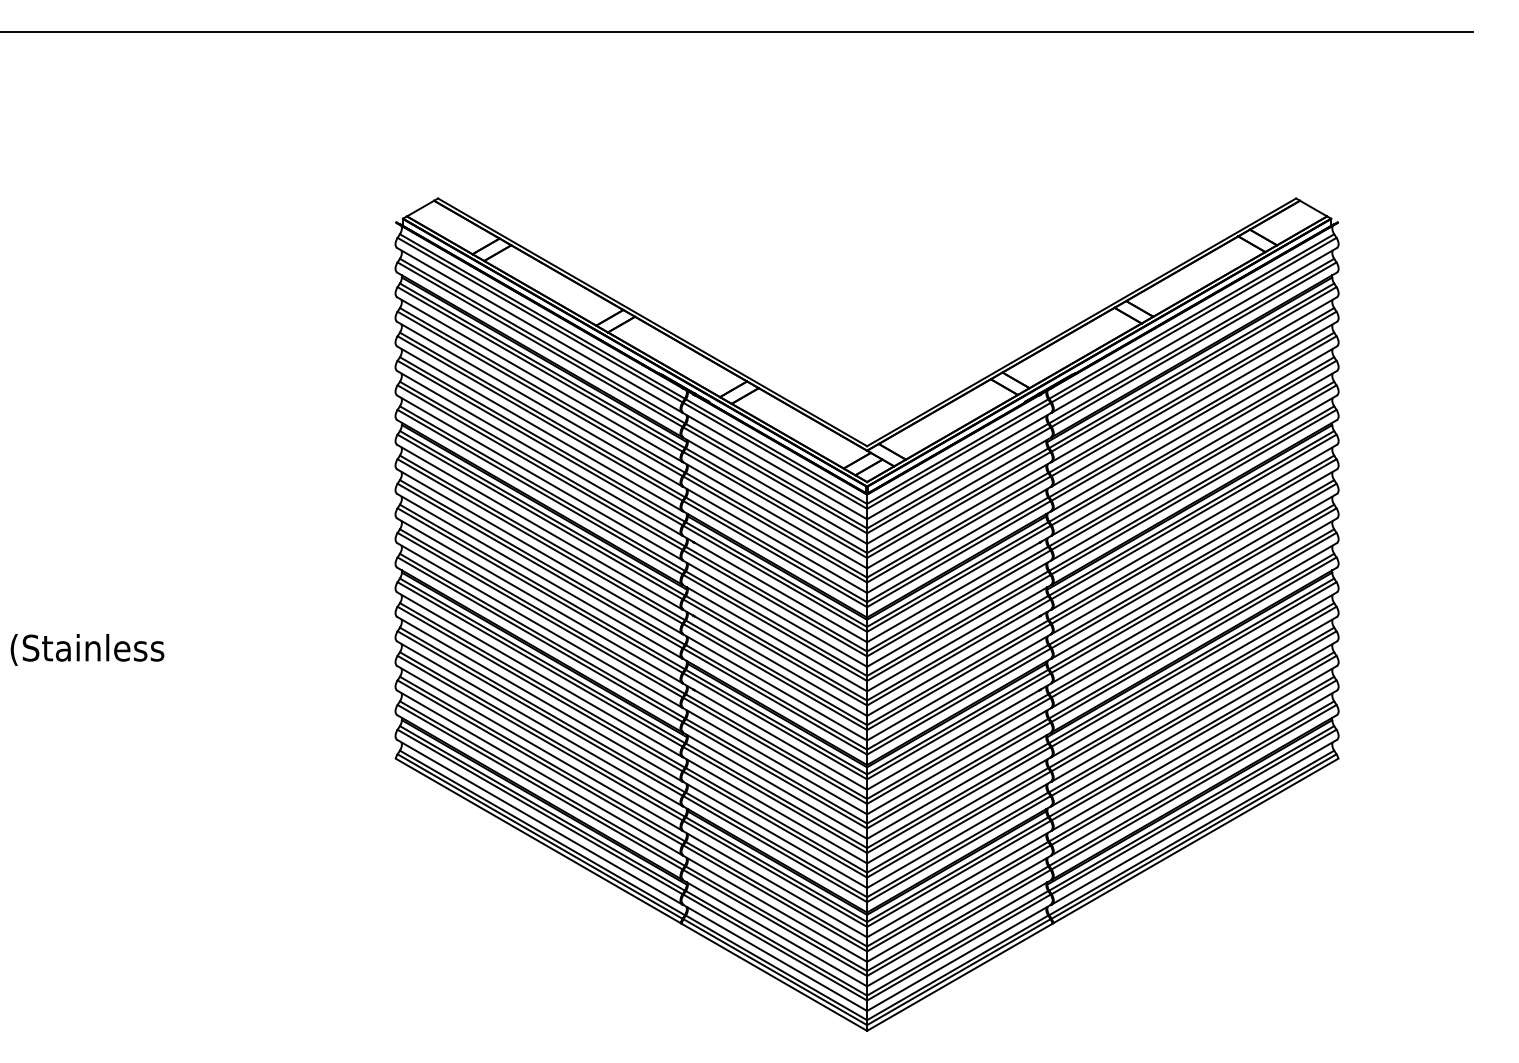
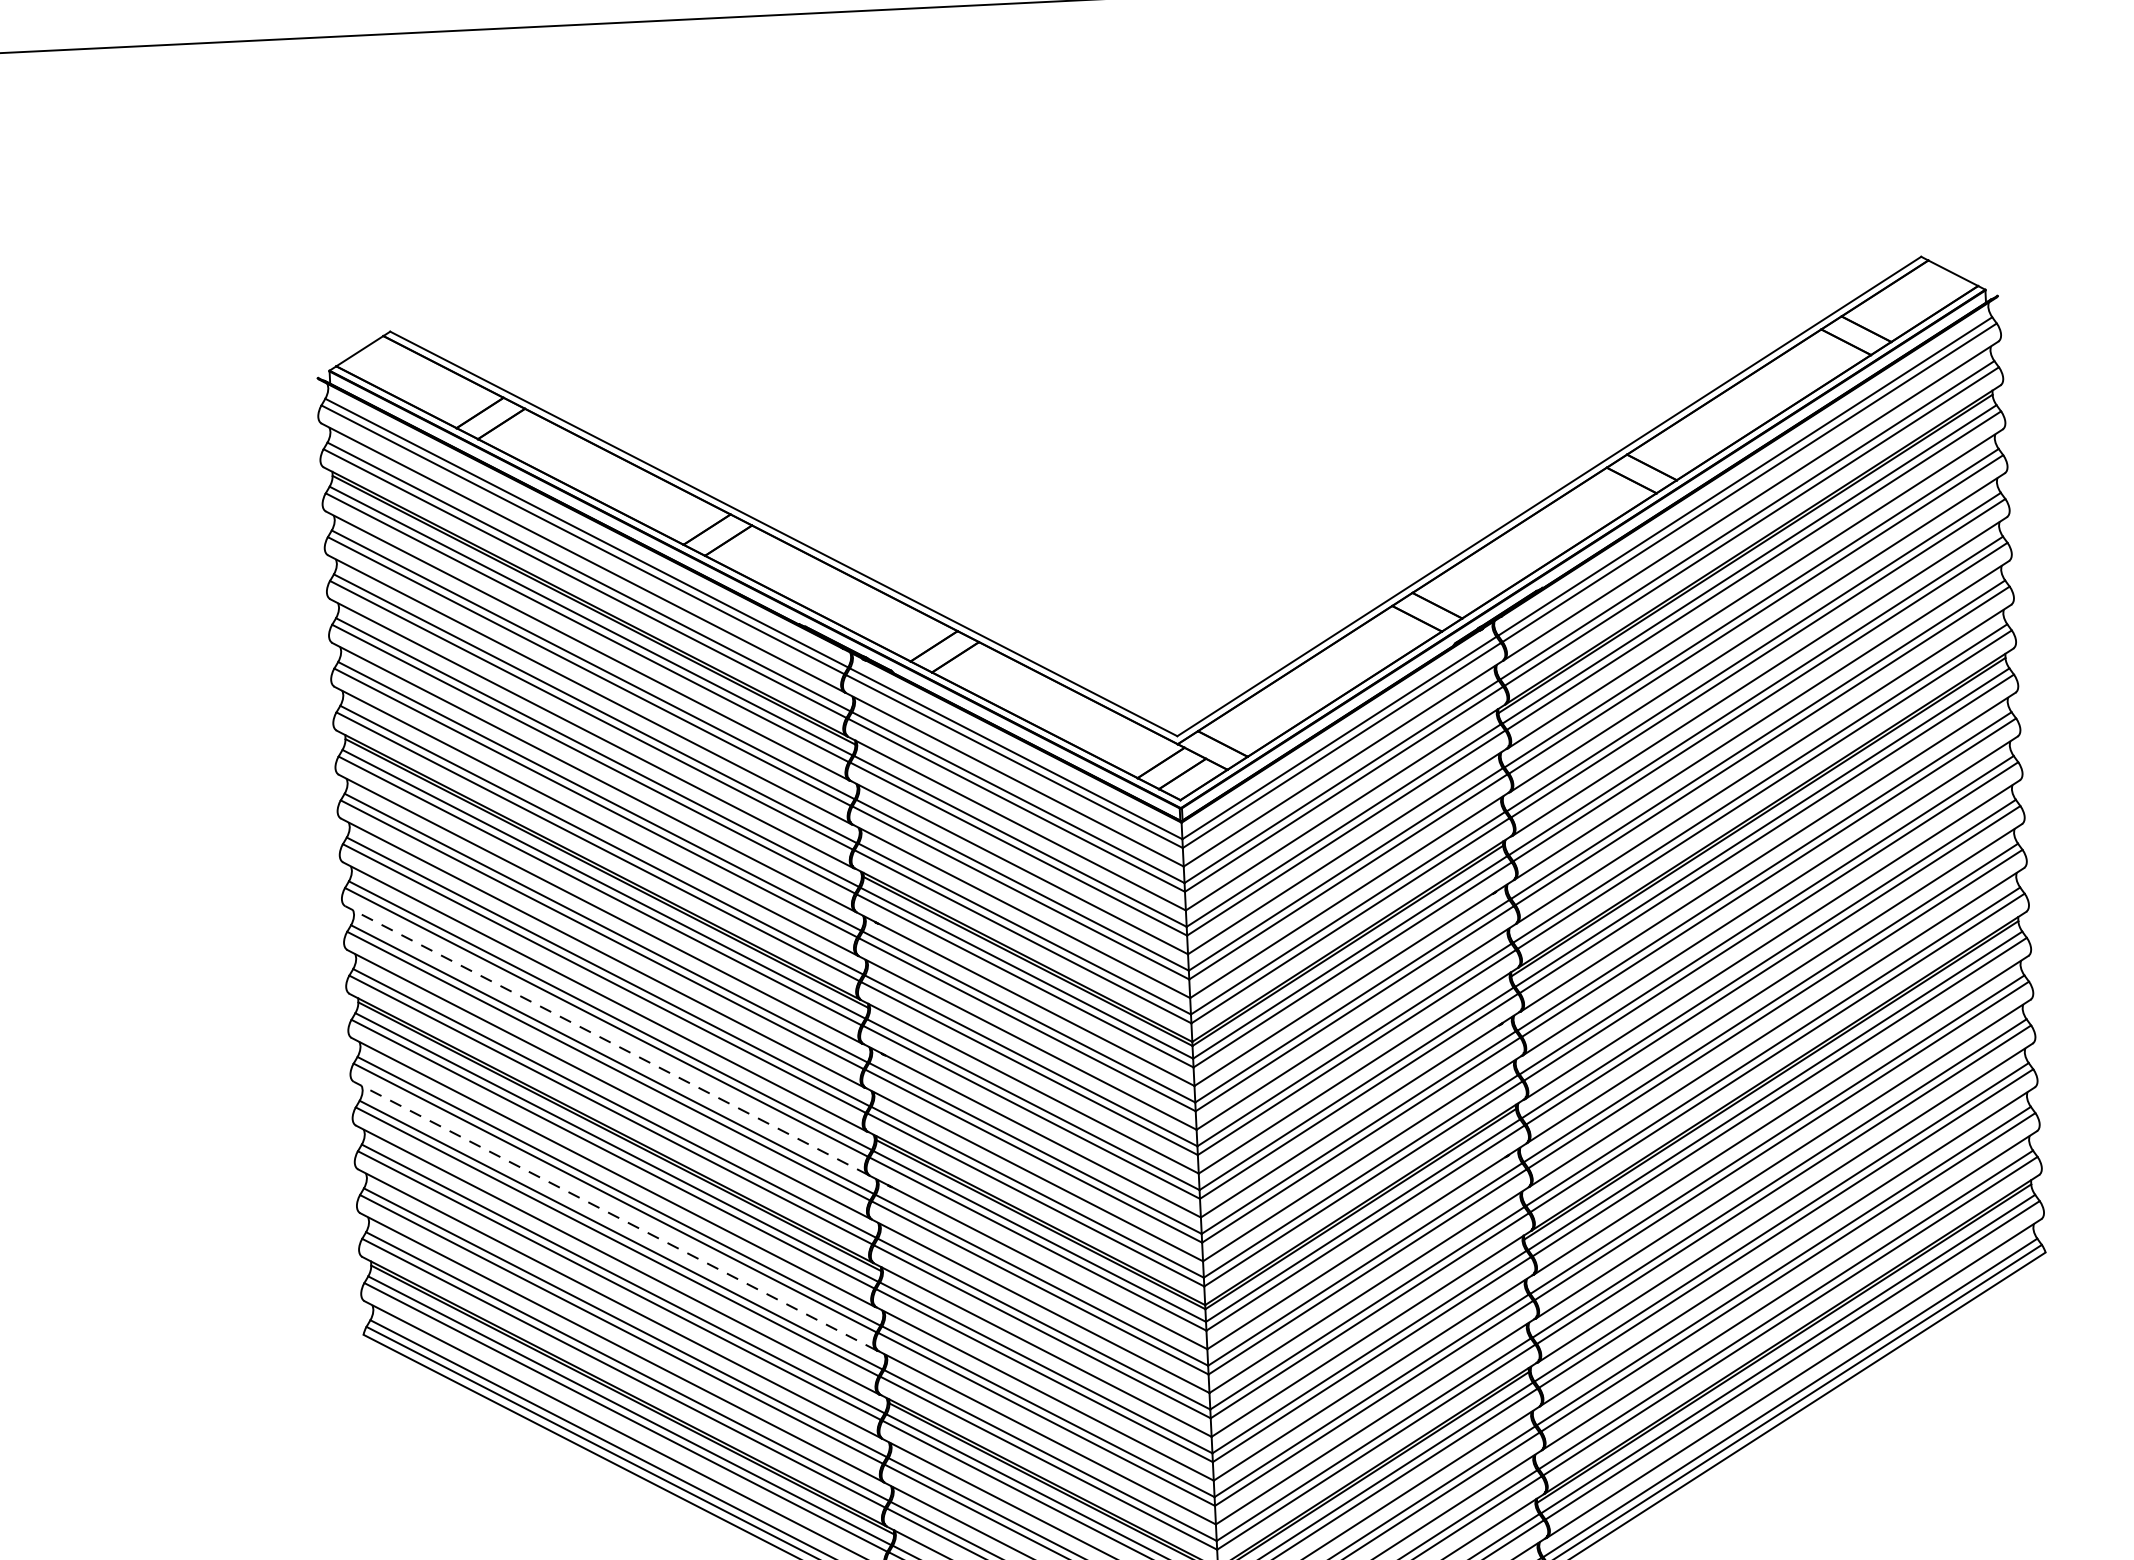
line: (539, 600) -> (606, 1040), solid -> dashed
line: (539, 699) -> (614, 1216), solid -> dashed

